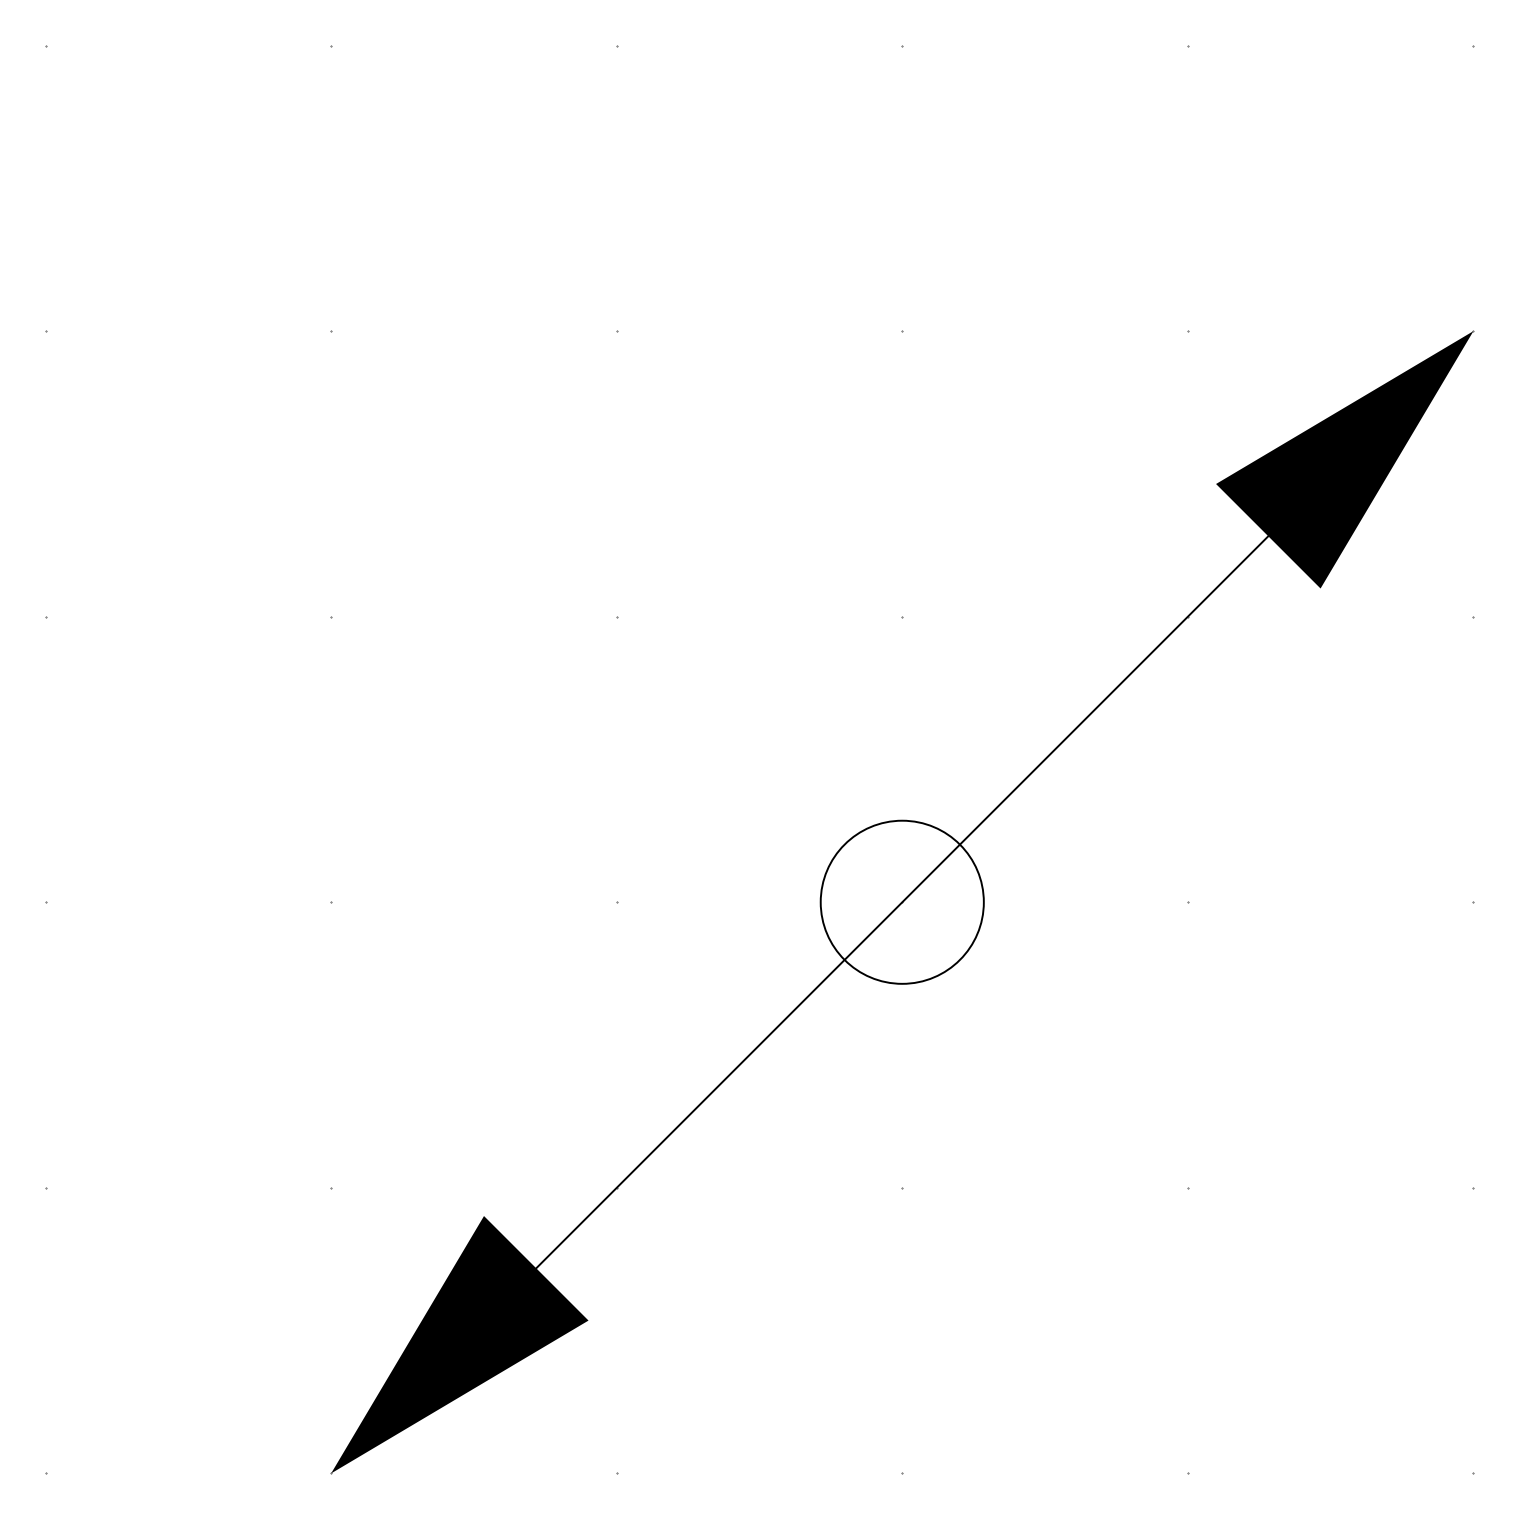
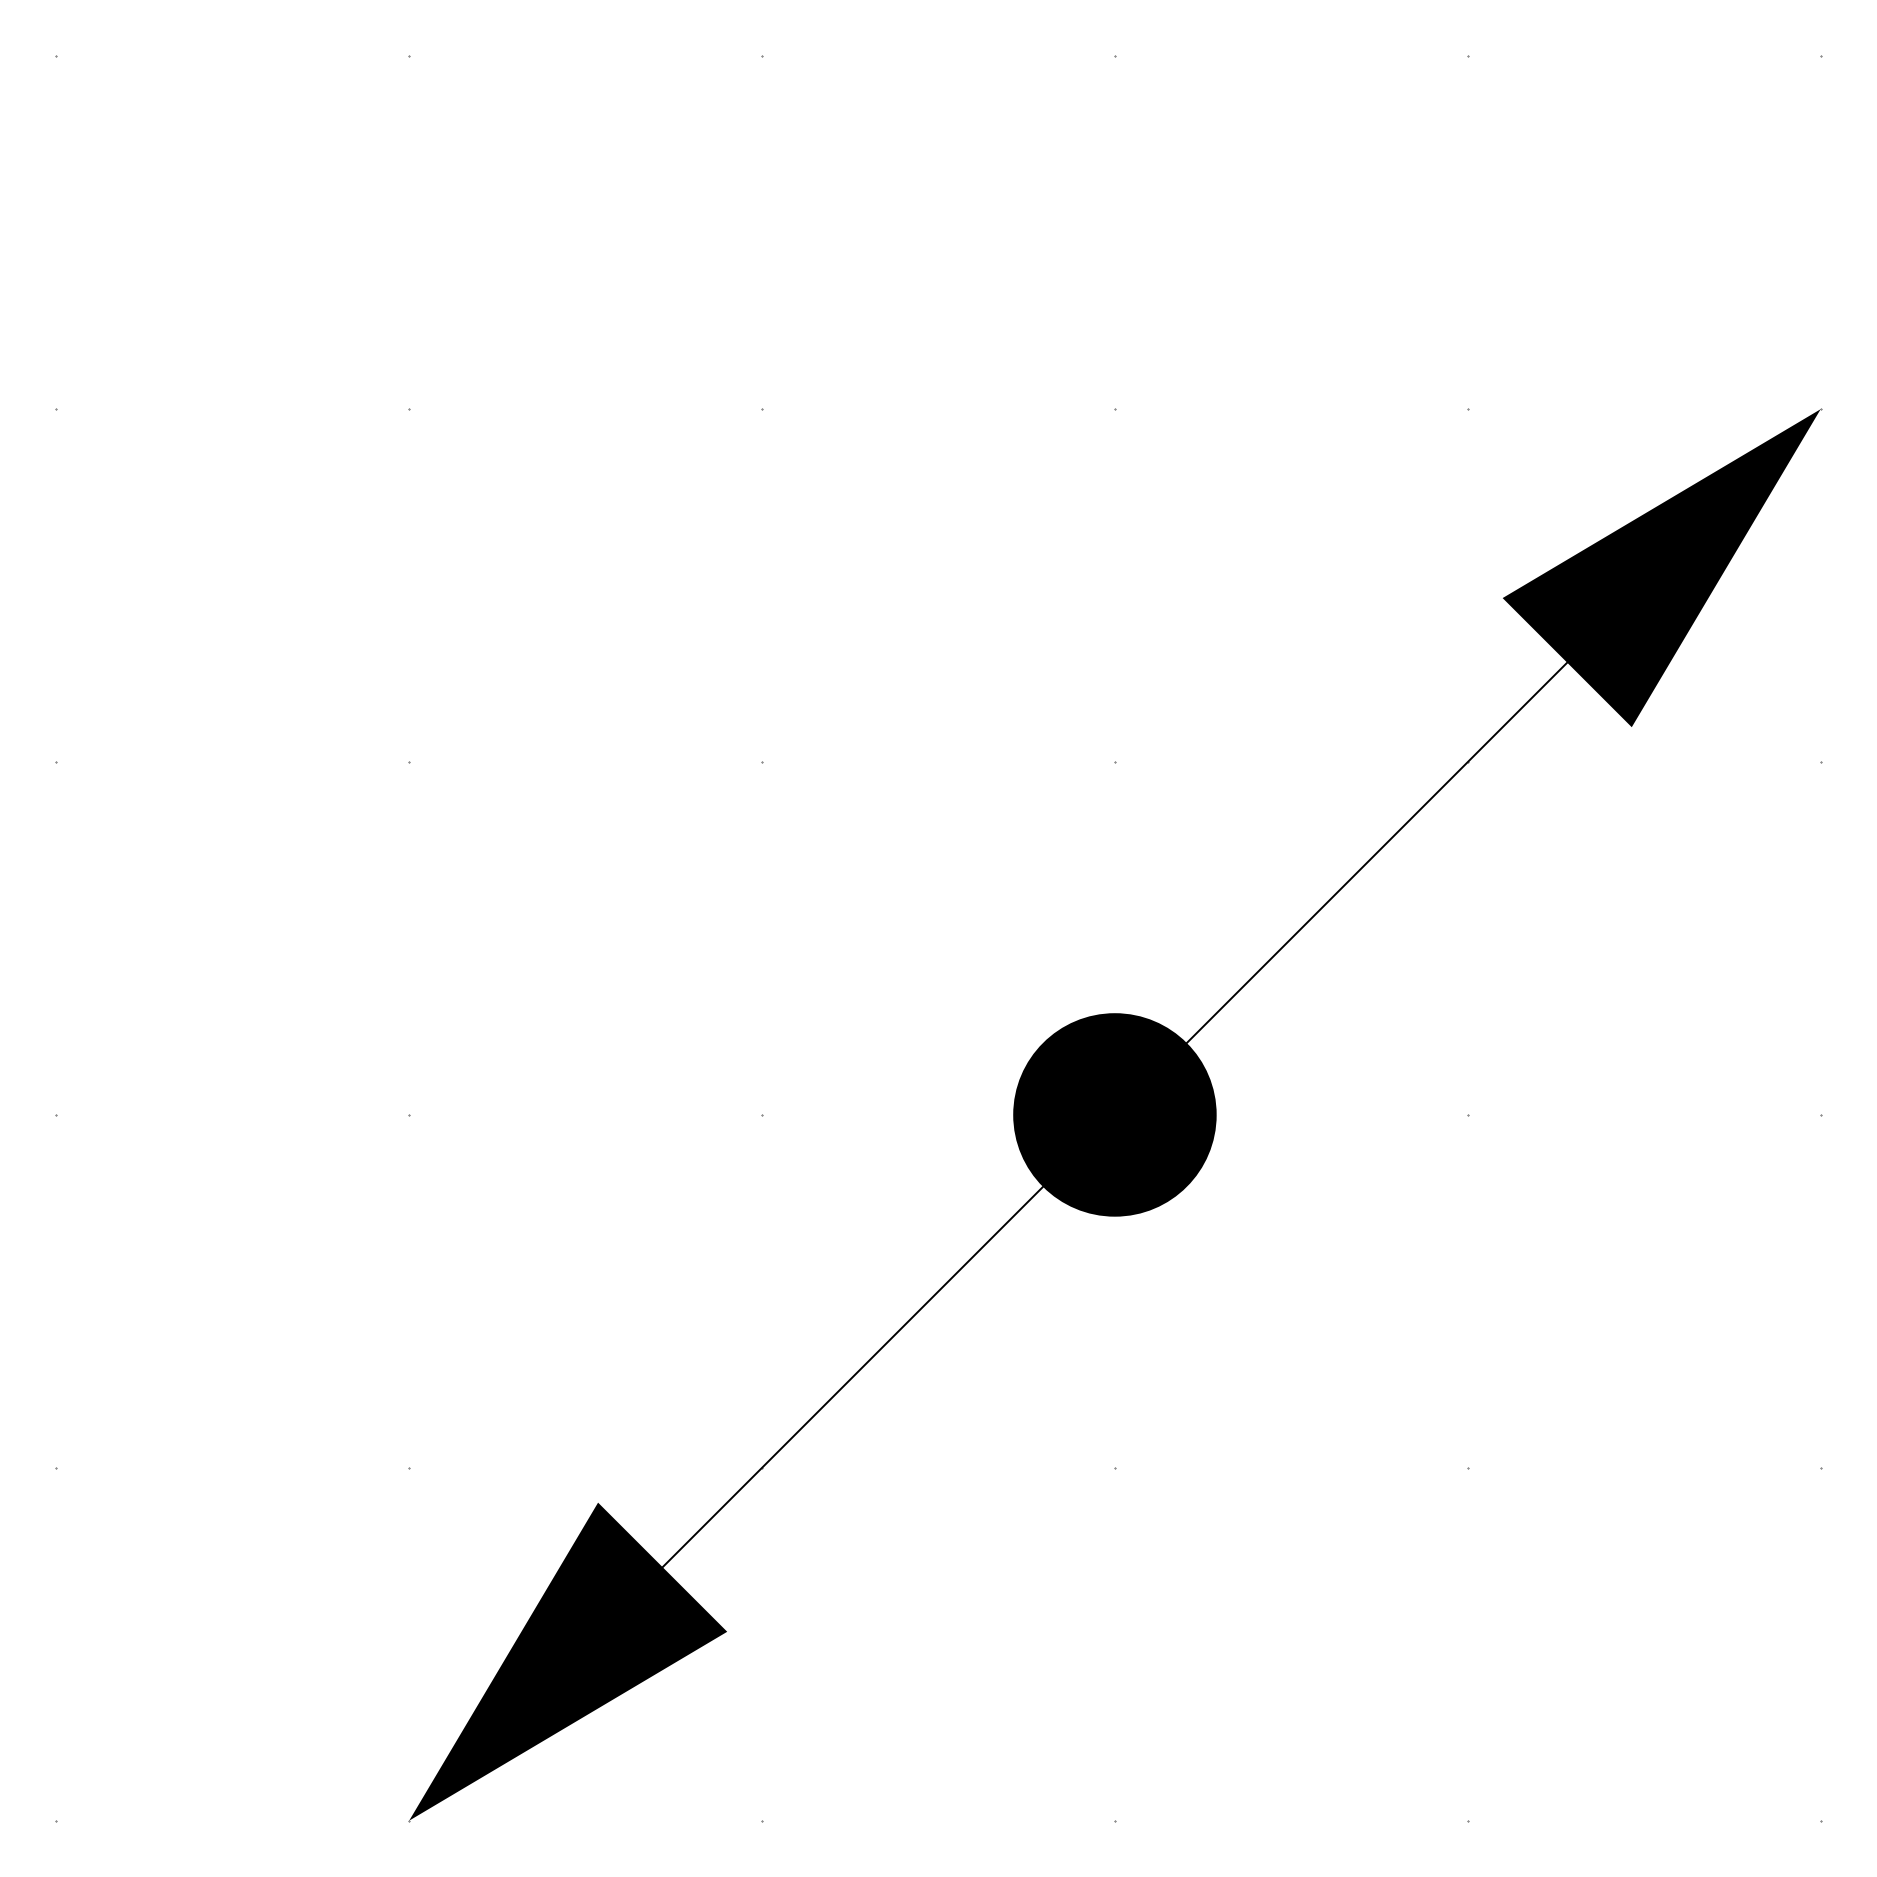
fill: (901, 901) -> (1114, 1114), added

